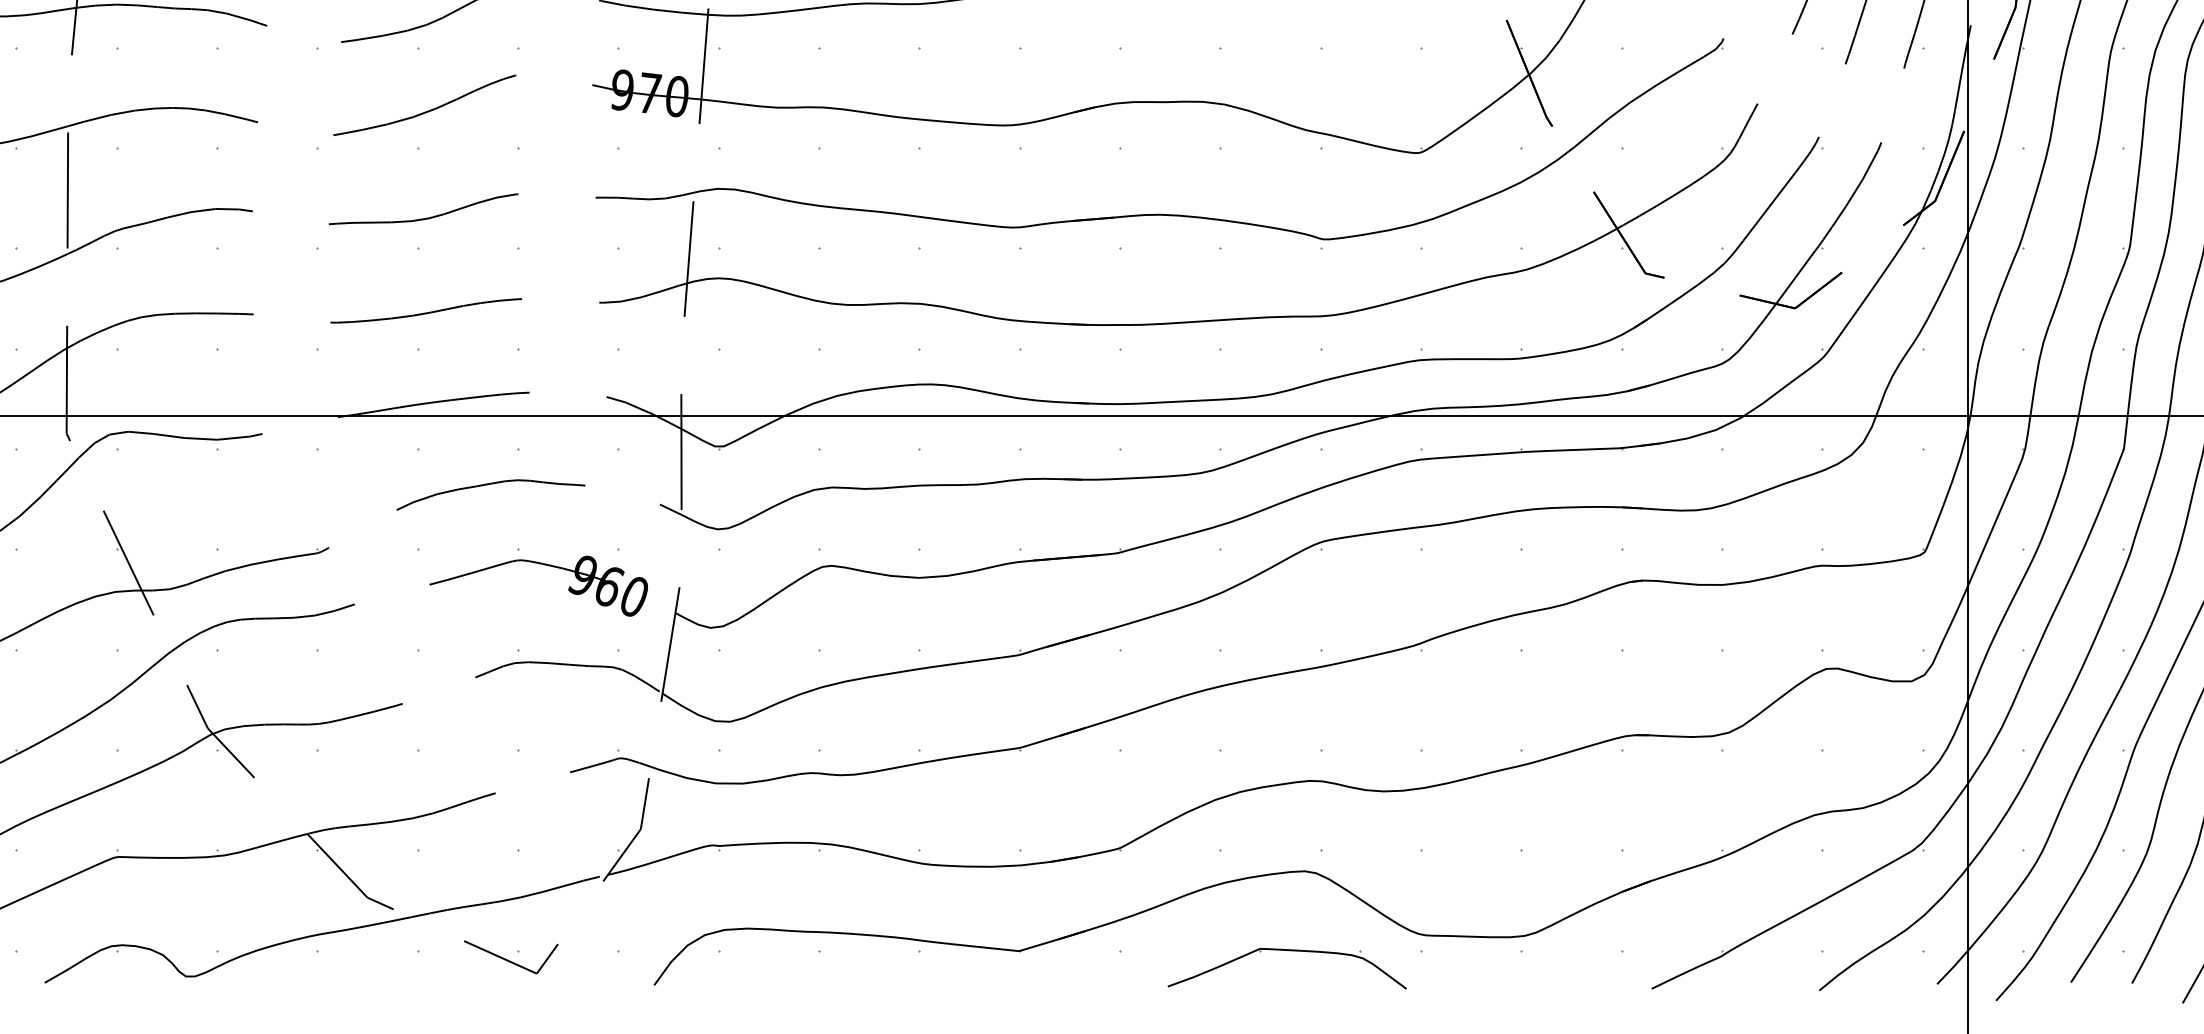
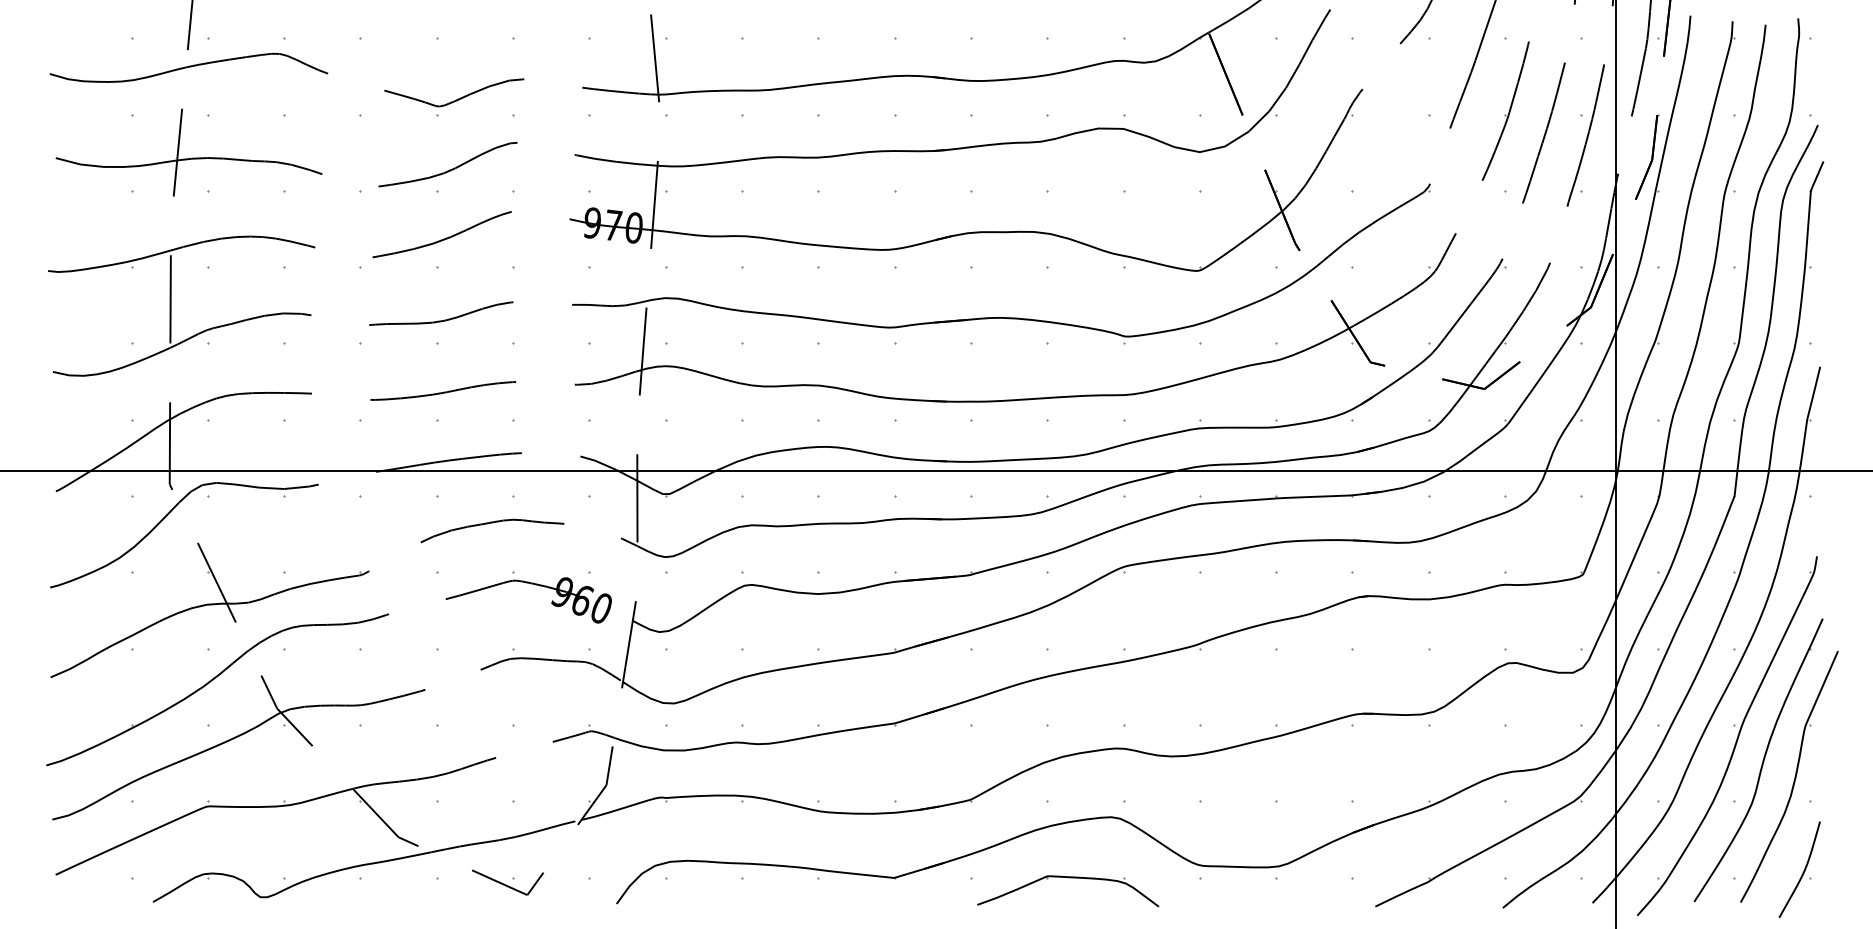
part: (1287, 951) -> (1068, 878), moved

